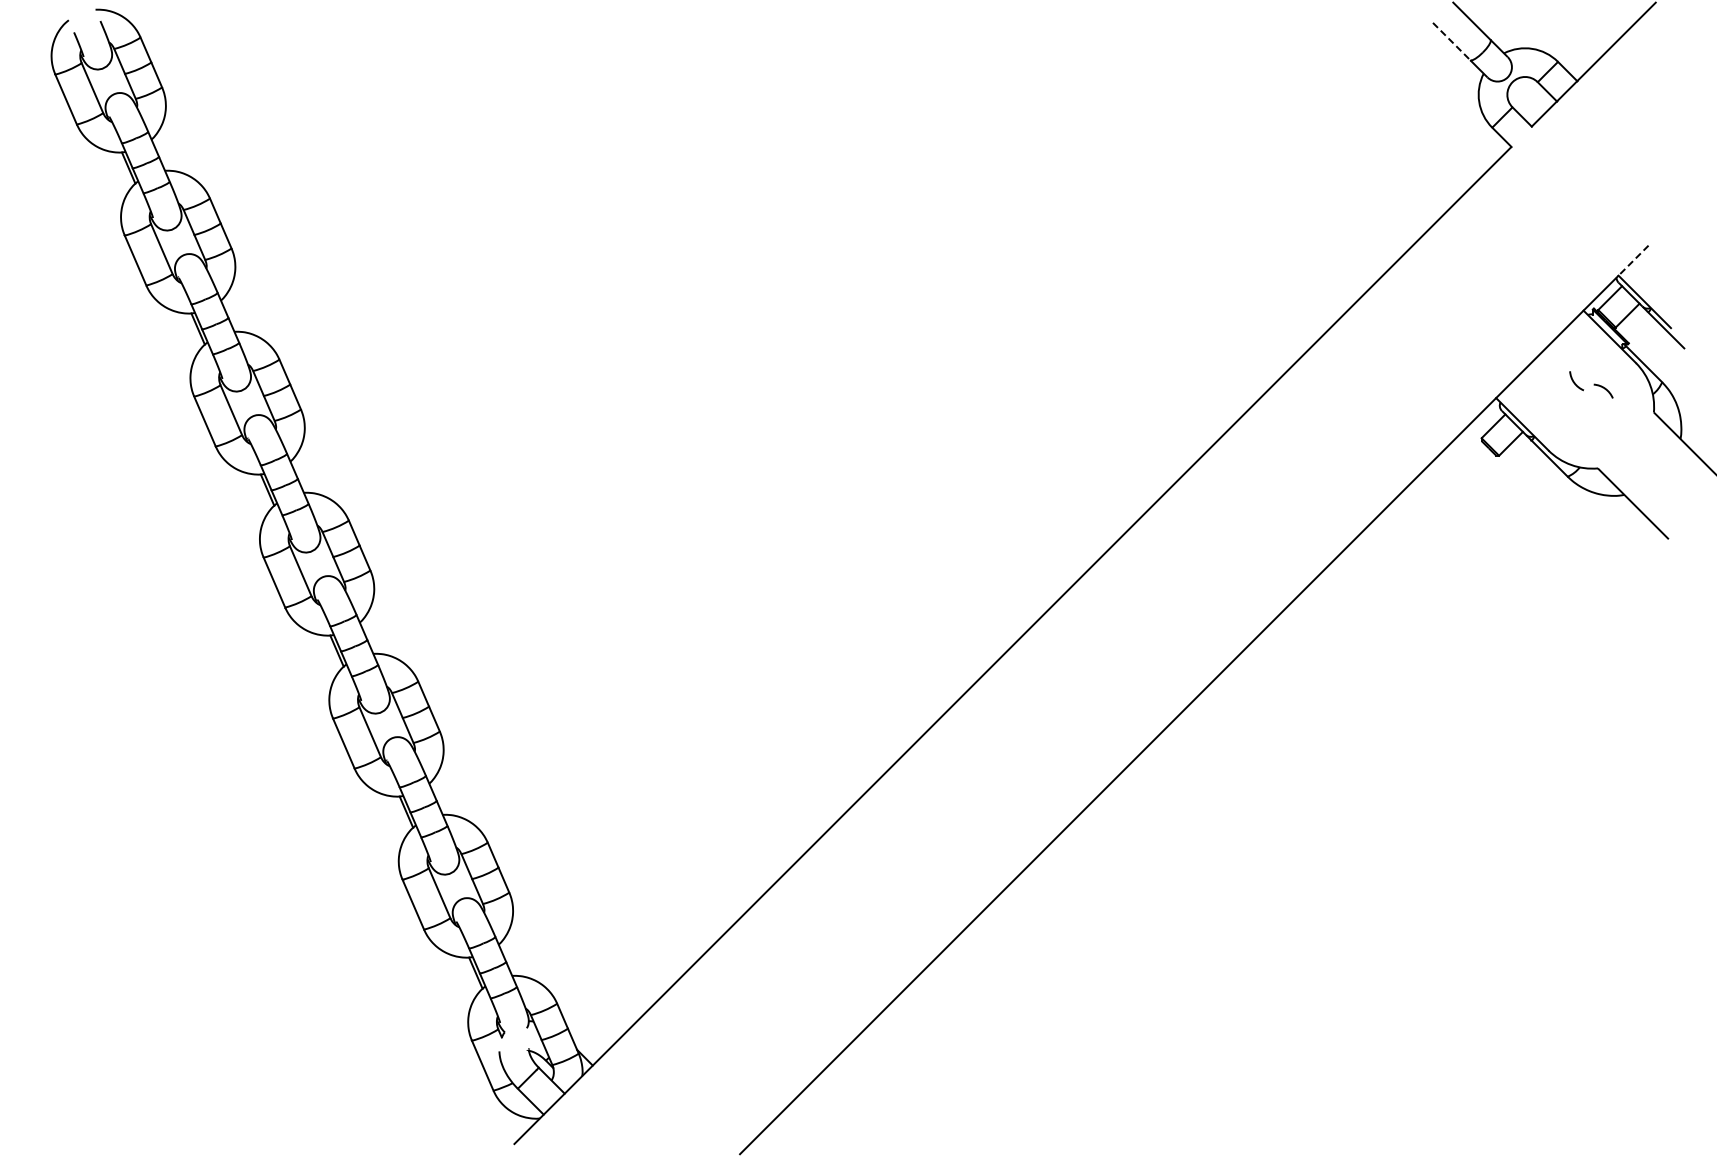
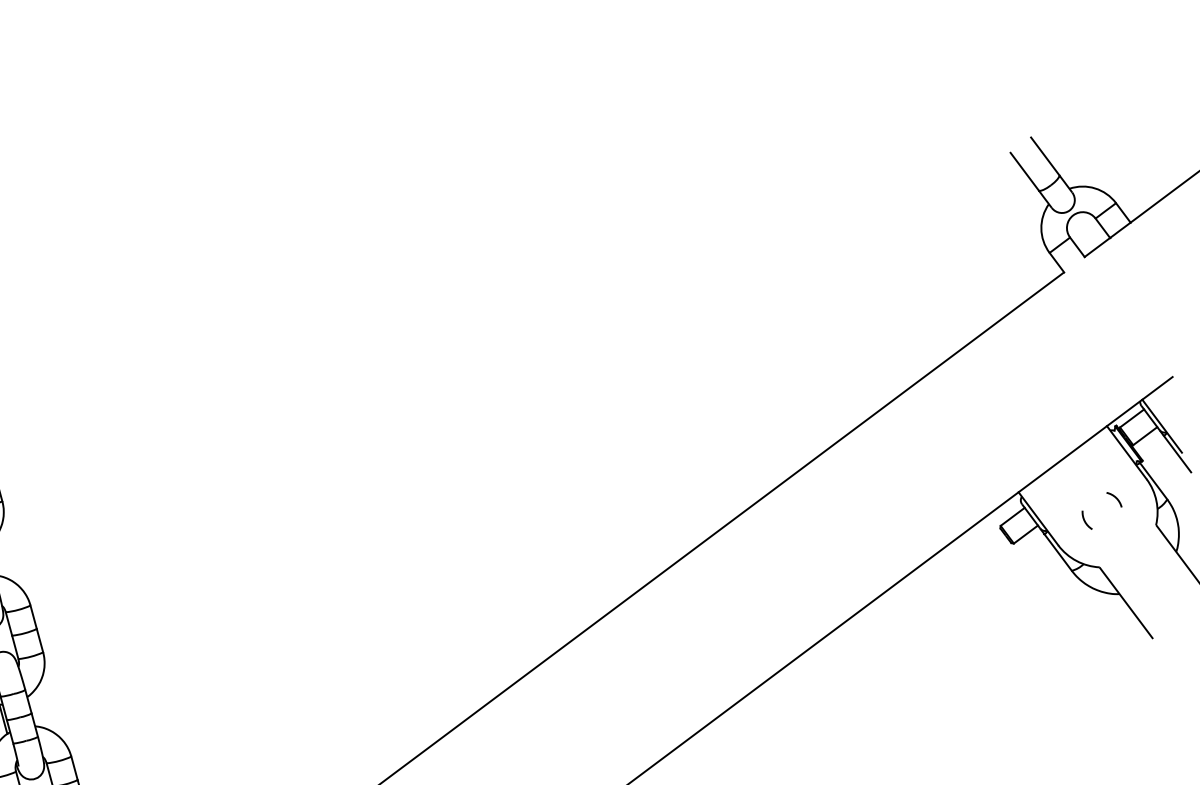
line: (1452, 41) -> (1025, 171), dashed -> solid
line: (1633, 261) -> (1157, 389), dashed -> solid
arc: (1575, 382) -> (1085, 521), moved

